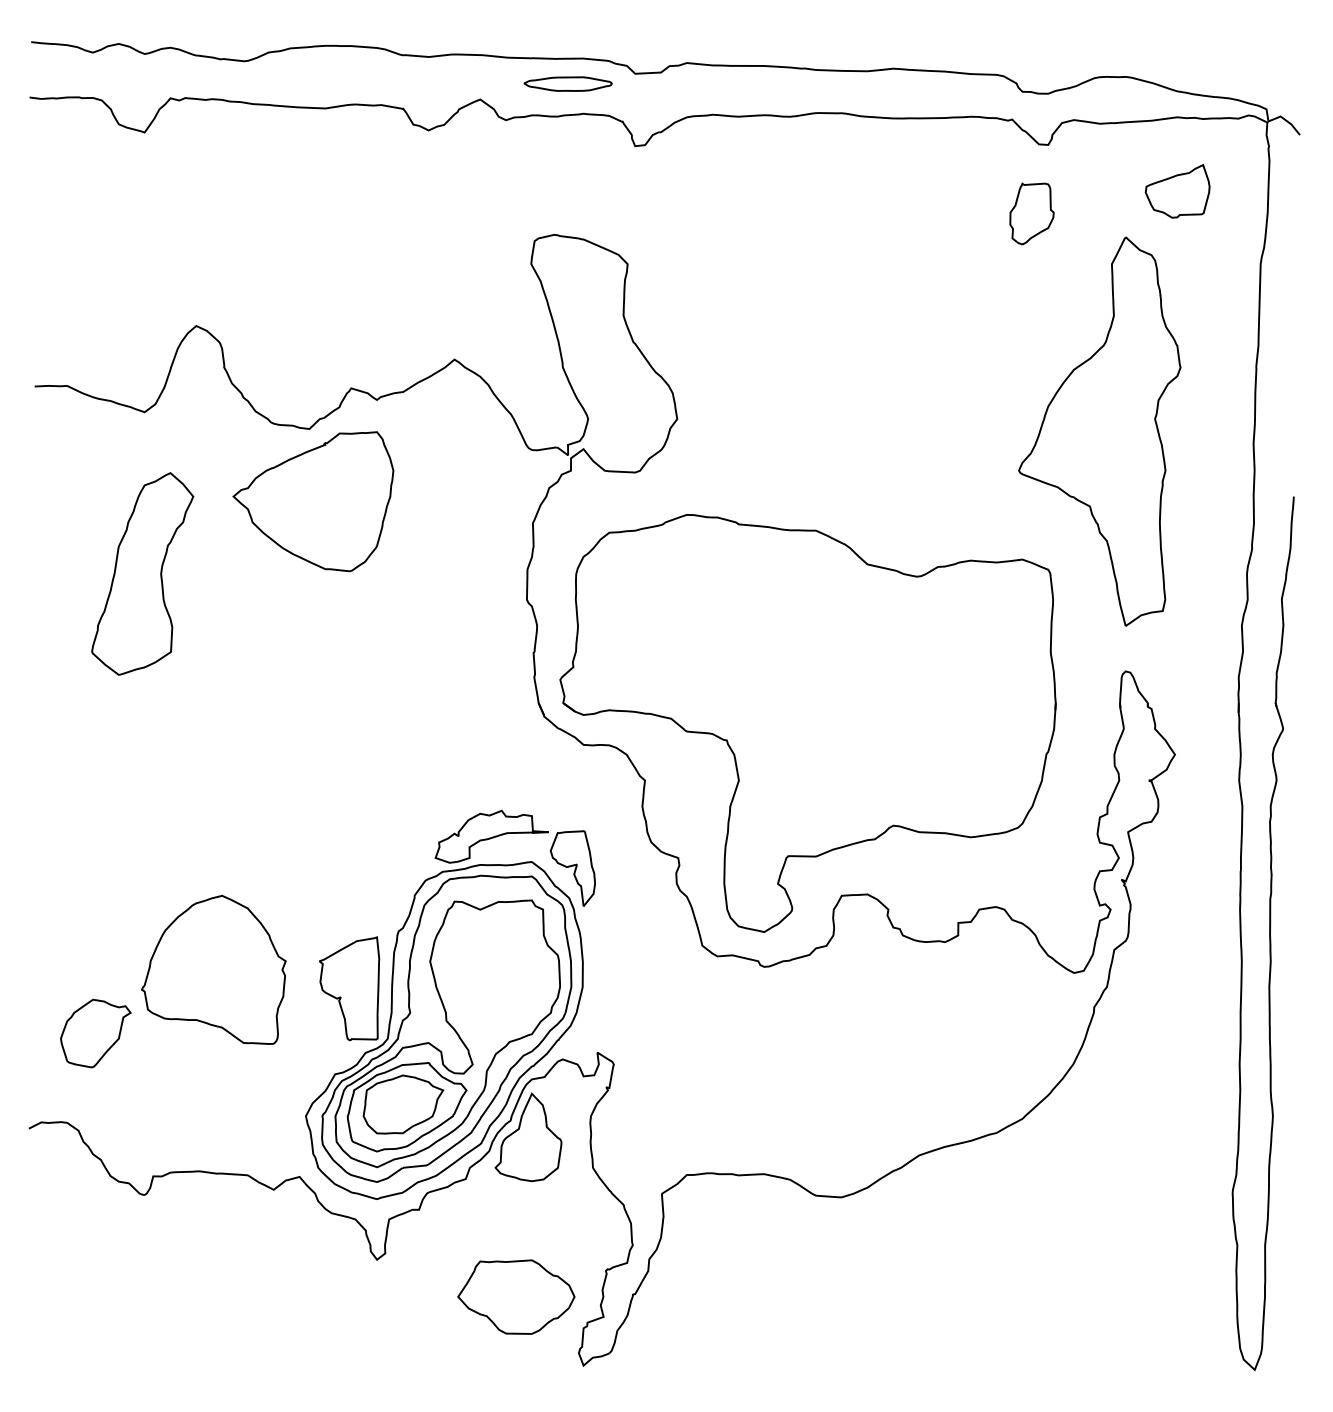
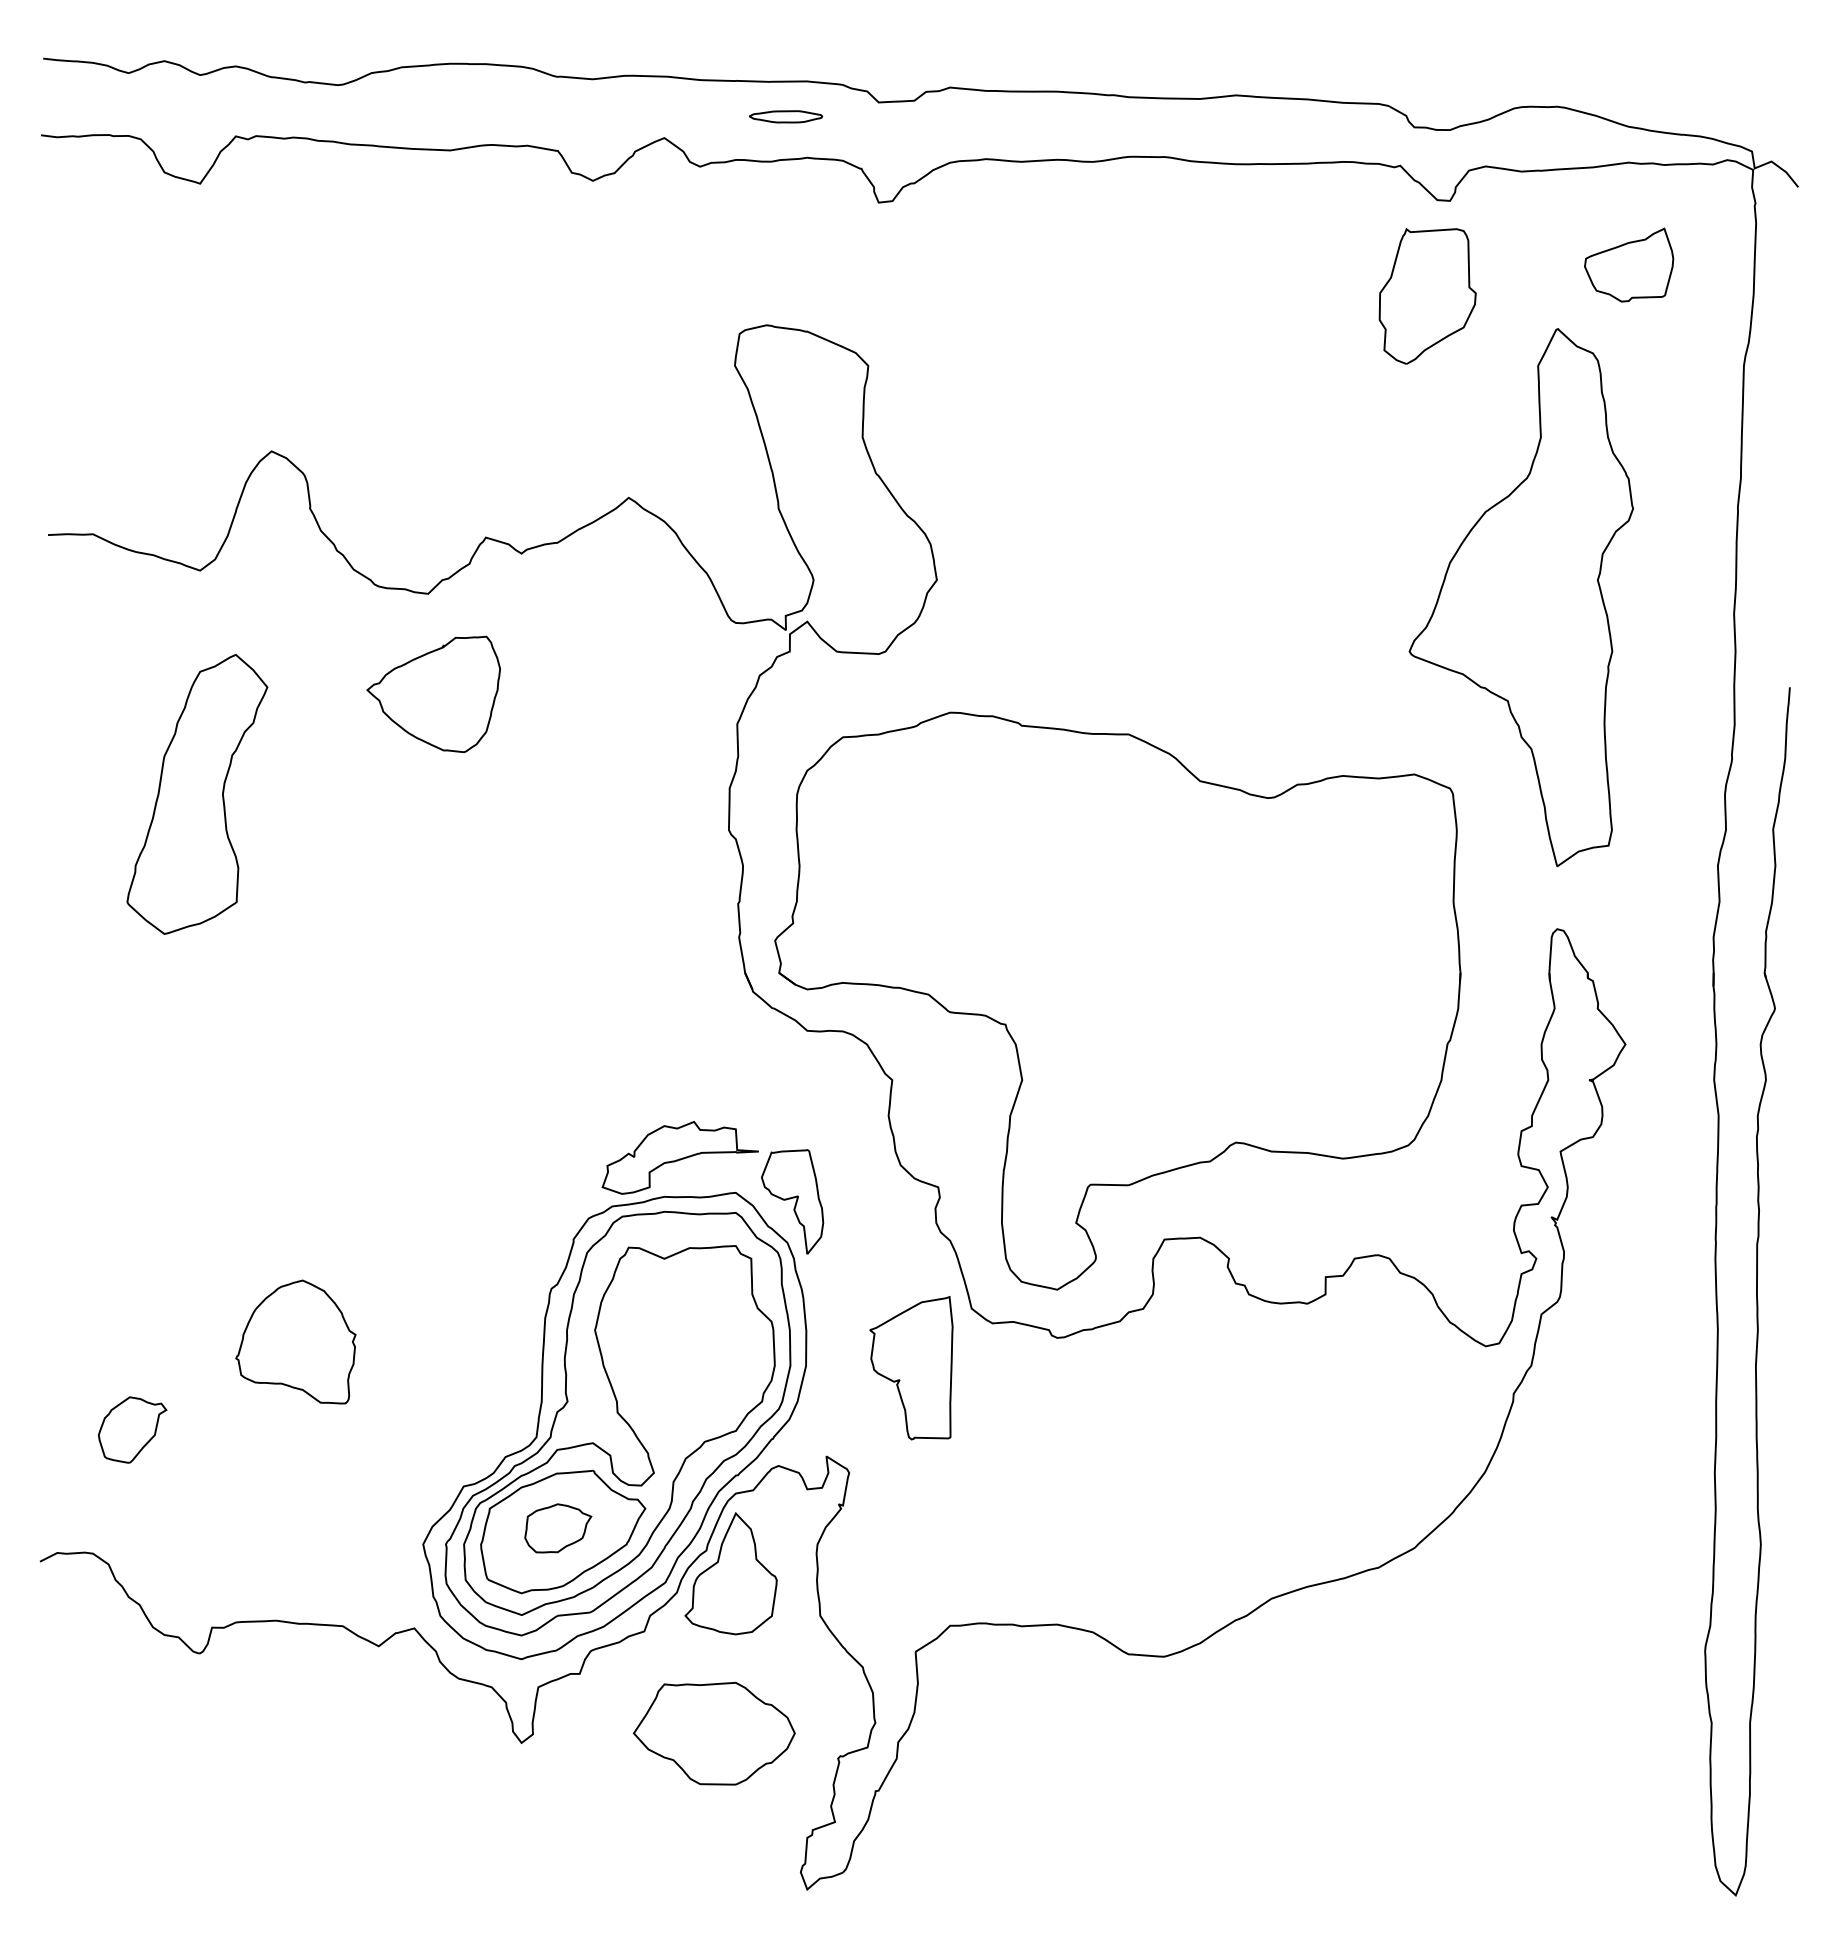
part: (567, 83) -> (785, 116), size x0.6
part: (1031, 214) -> (1427, 296), size x1.6
part: (313, 501) -> (433, 694), size x0.6
part: (213, 969) -> (295, 1341), size x0.6
part: (349, 989) -> (911, 1368), moved
part: (95, 1033) -> (132, 1429), size x0.7
part: (403, 1104) -> (558, 1528), size x0.6
part: (516, 1296) -> (714, 1733), moved

